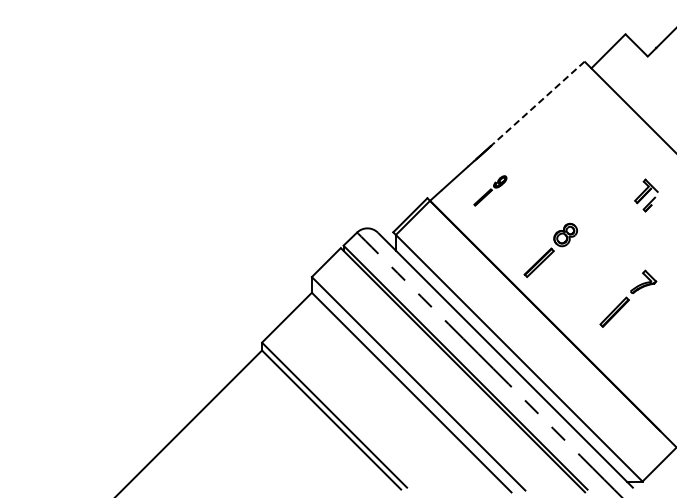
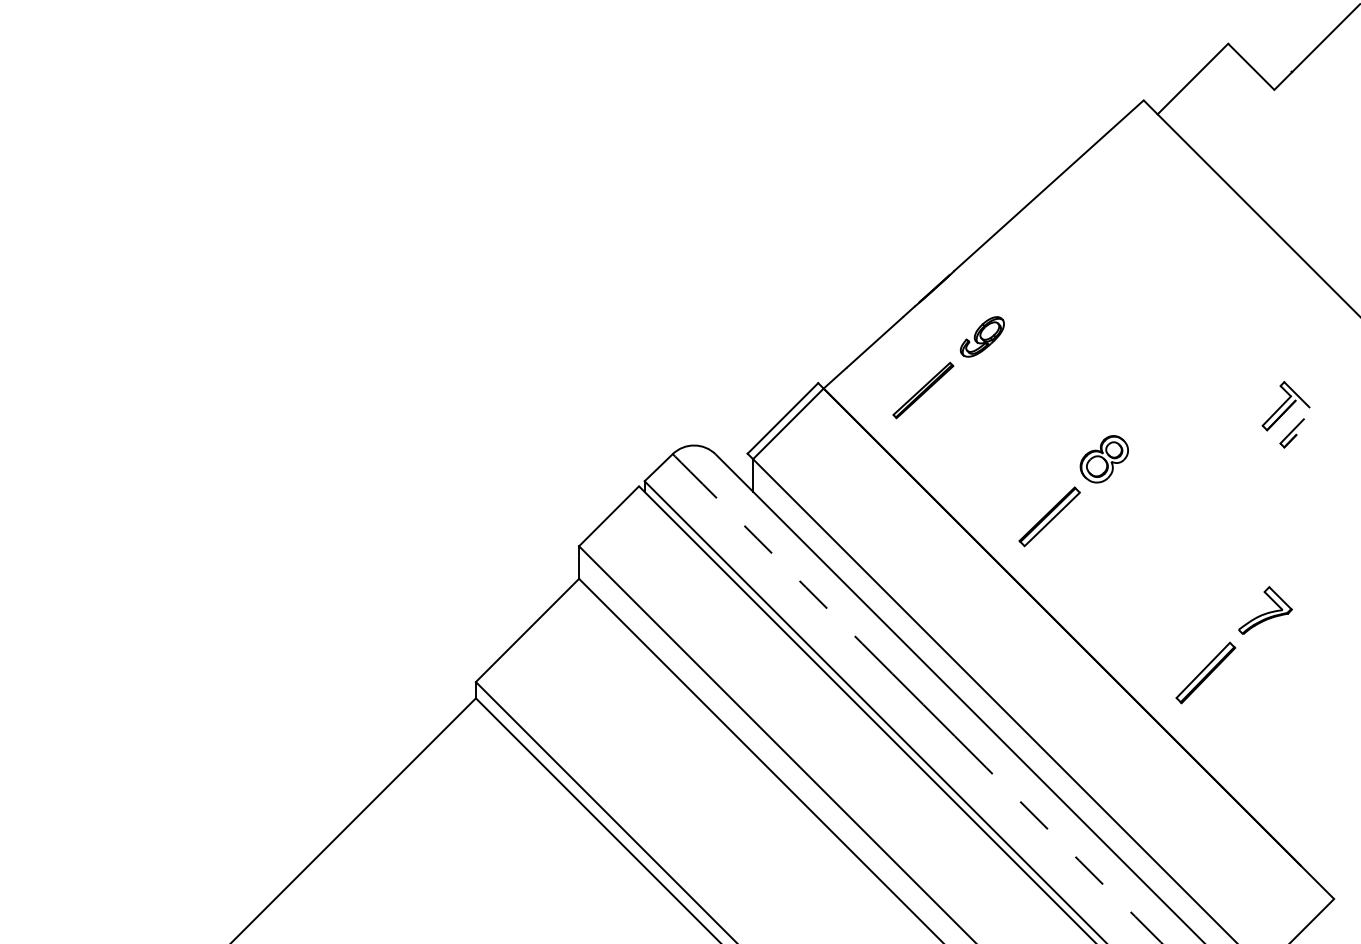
line: (538, 102) -> (1048, 184), dashed -> solid
part: (490, 190) -> (948, 367), size x1.67
part: (646, 195) -> (1286, 414), moved
part: (628, 298) -> (1234, 644), moved

